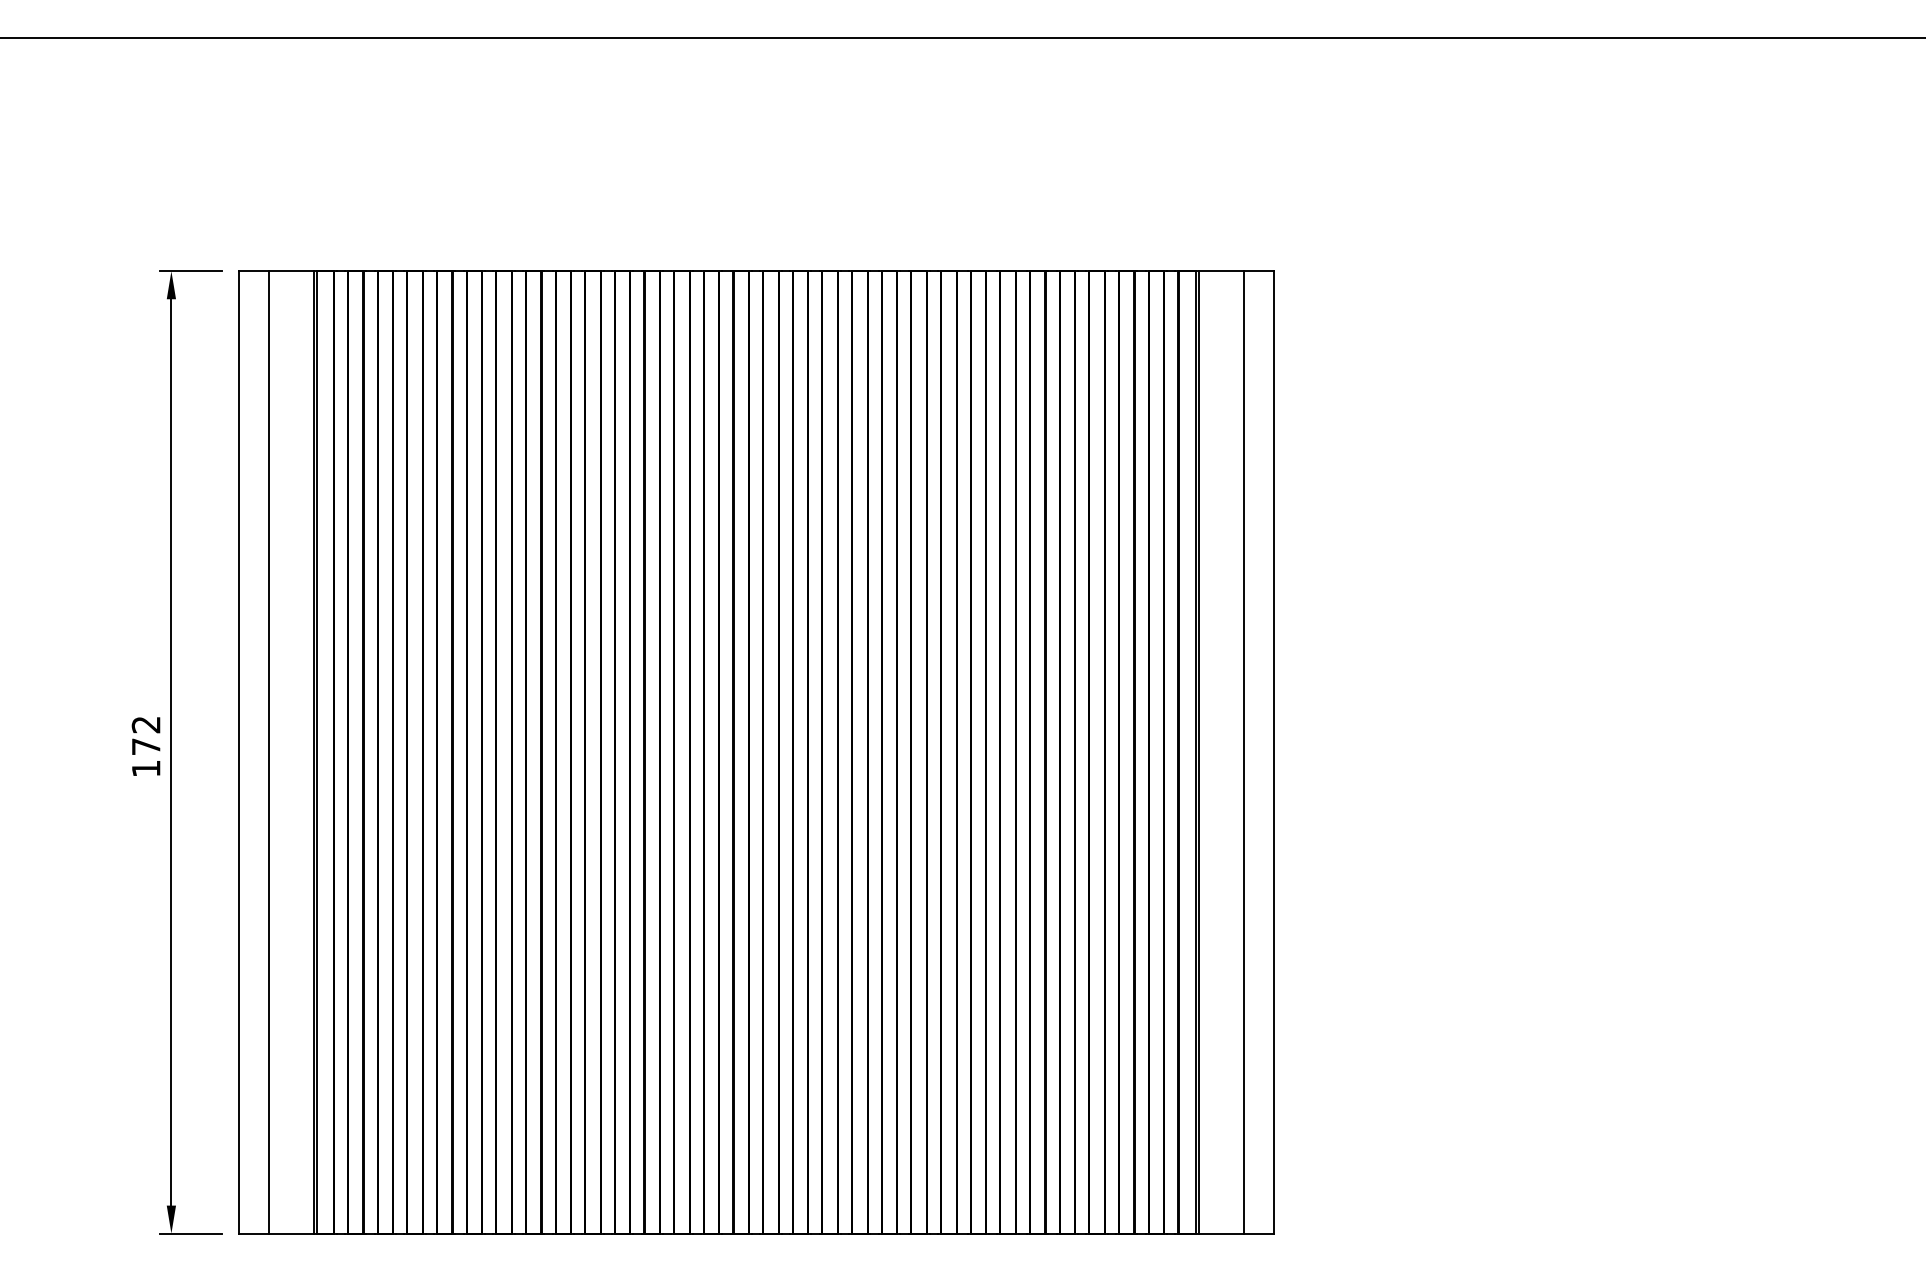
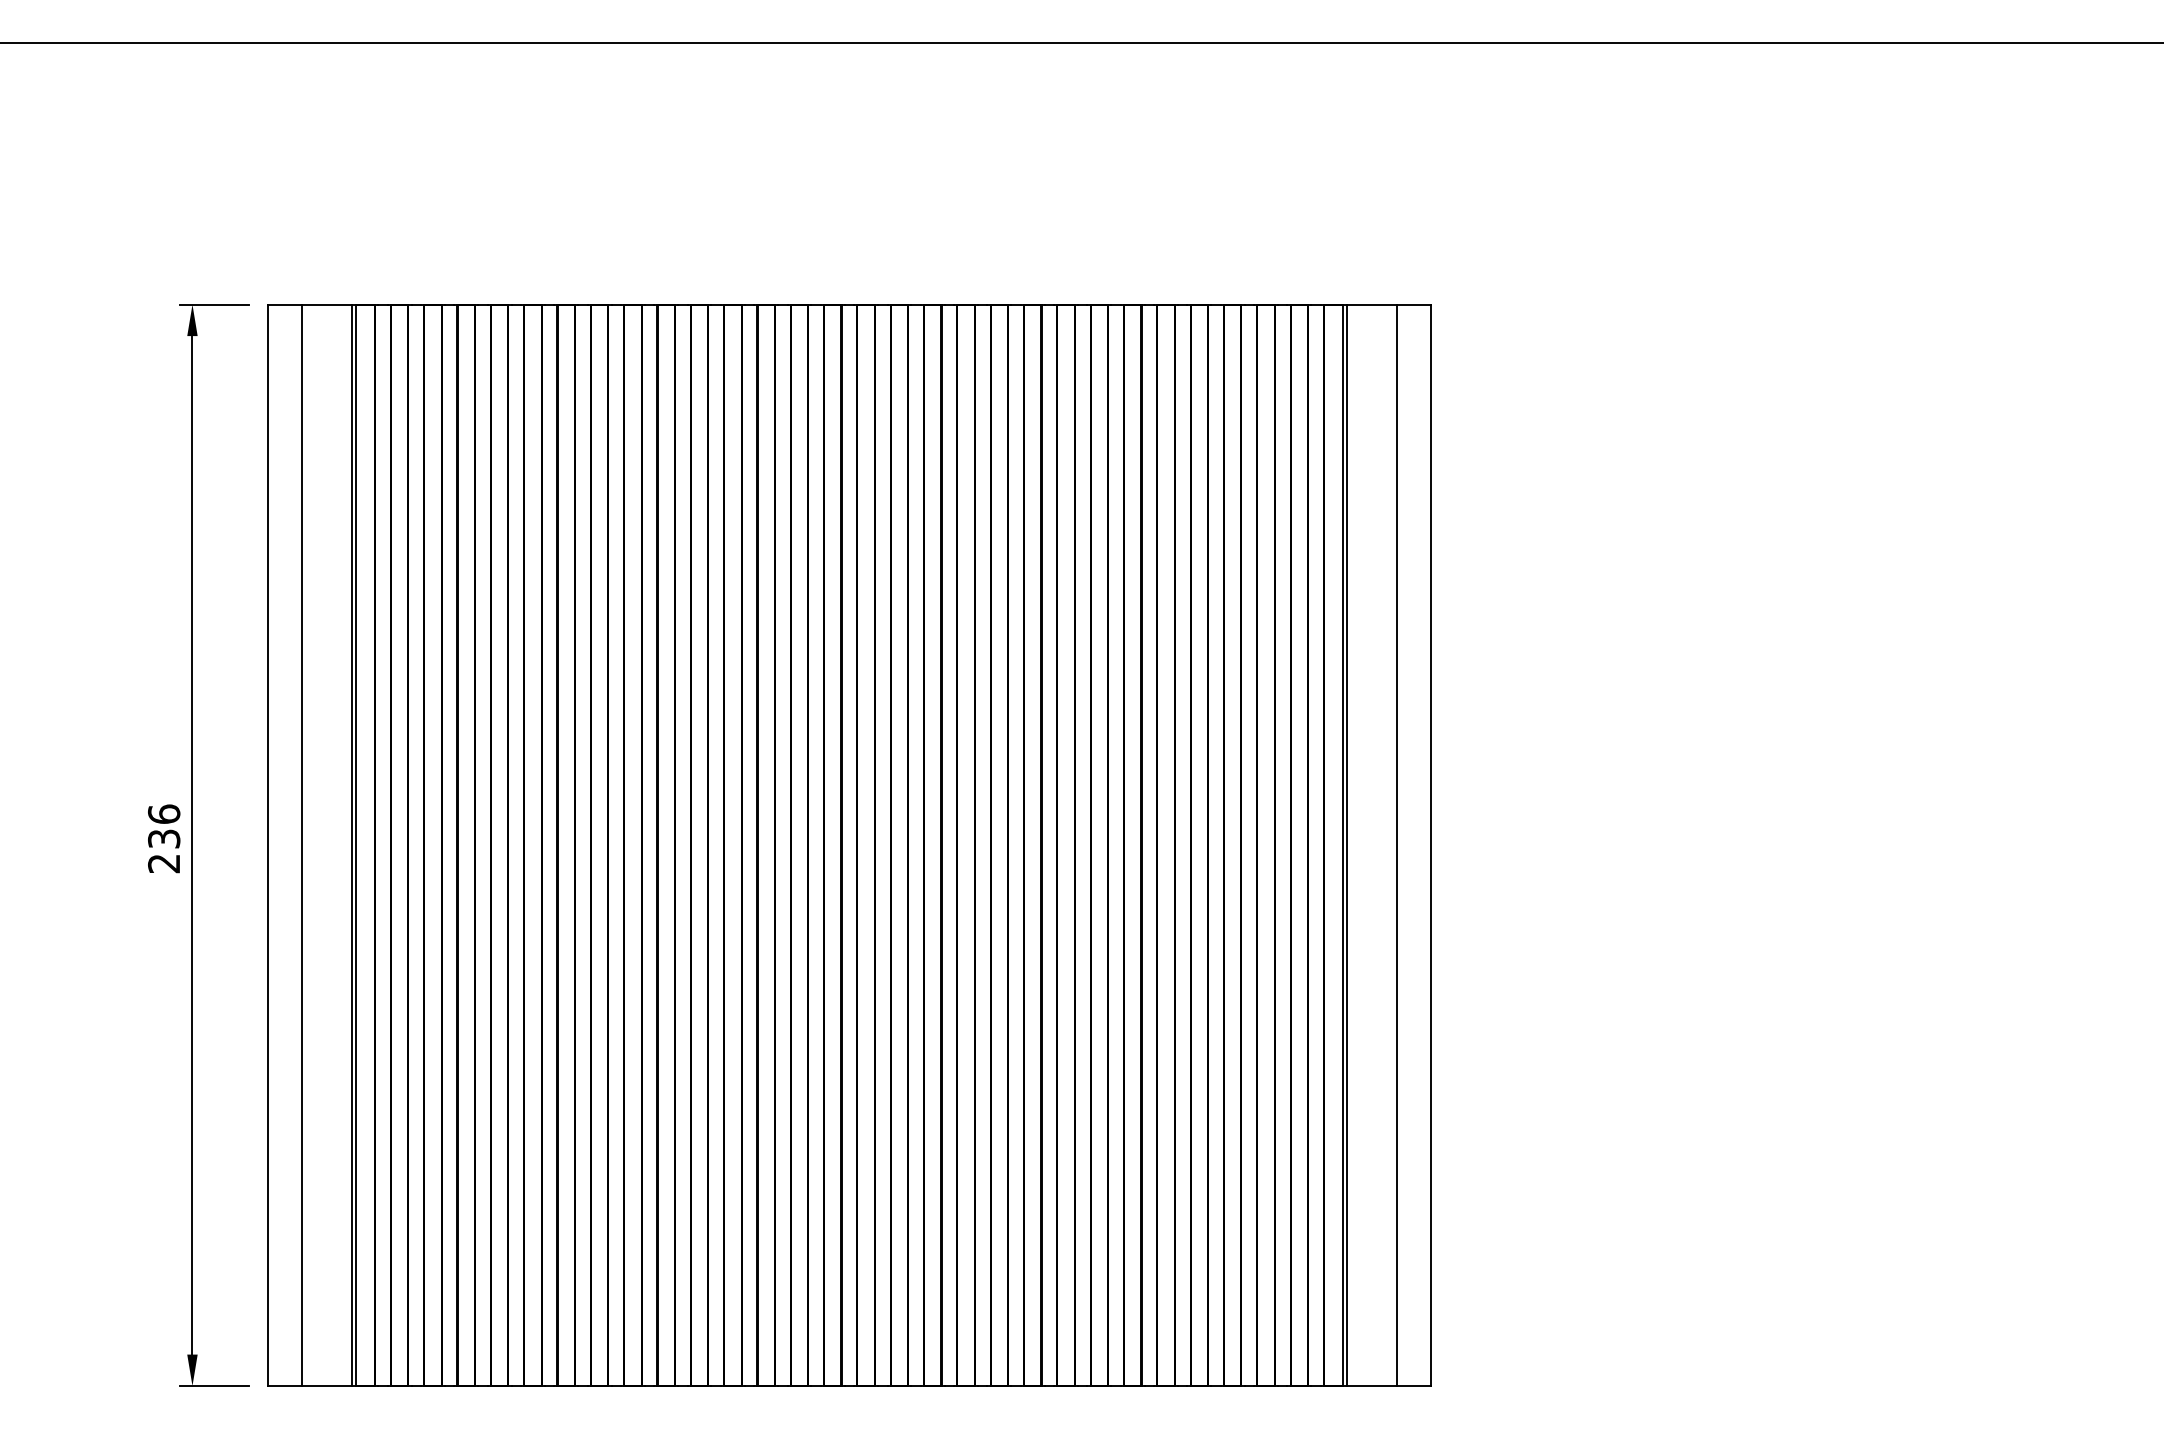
text: (146, 746) -> (164, 838), 172 -> 236

